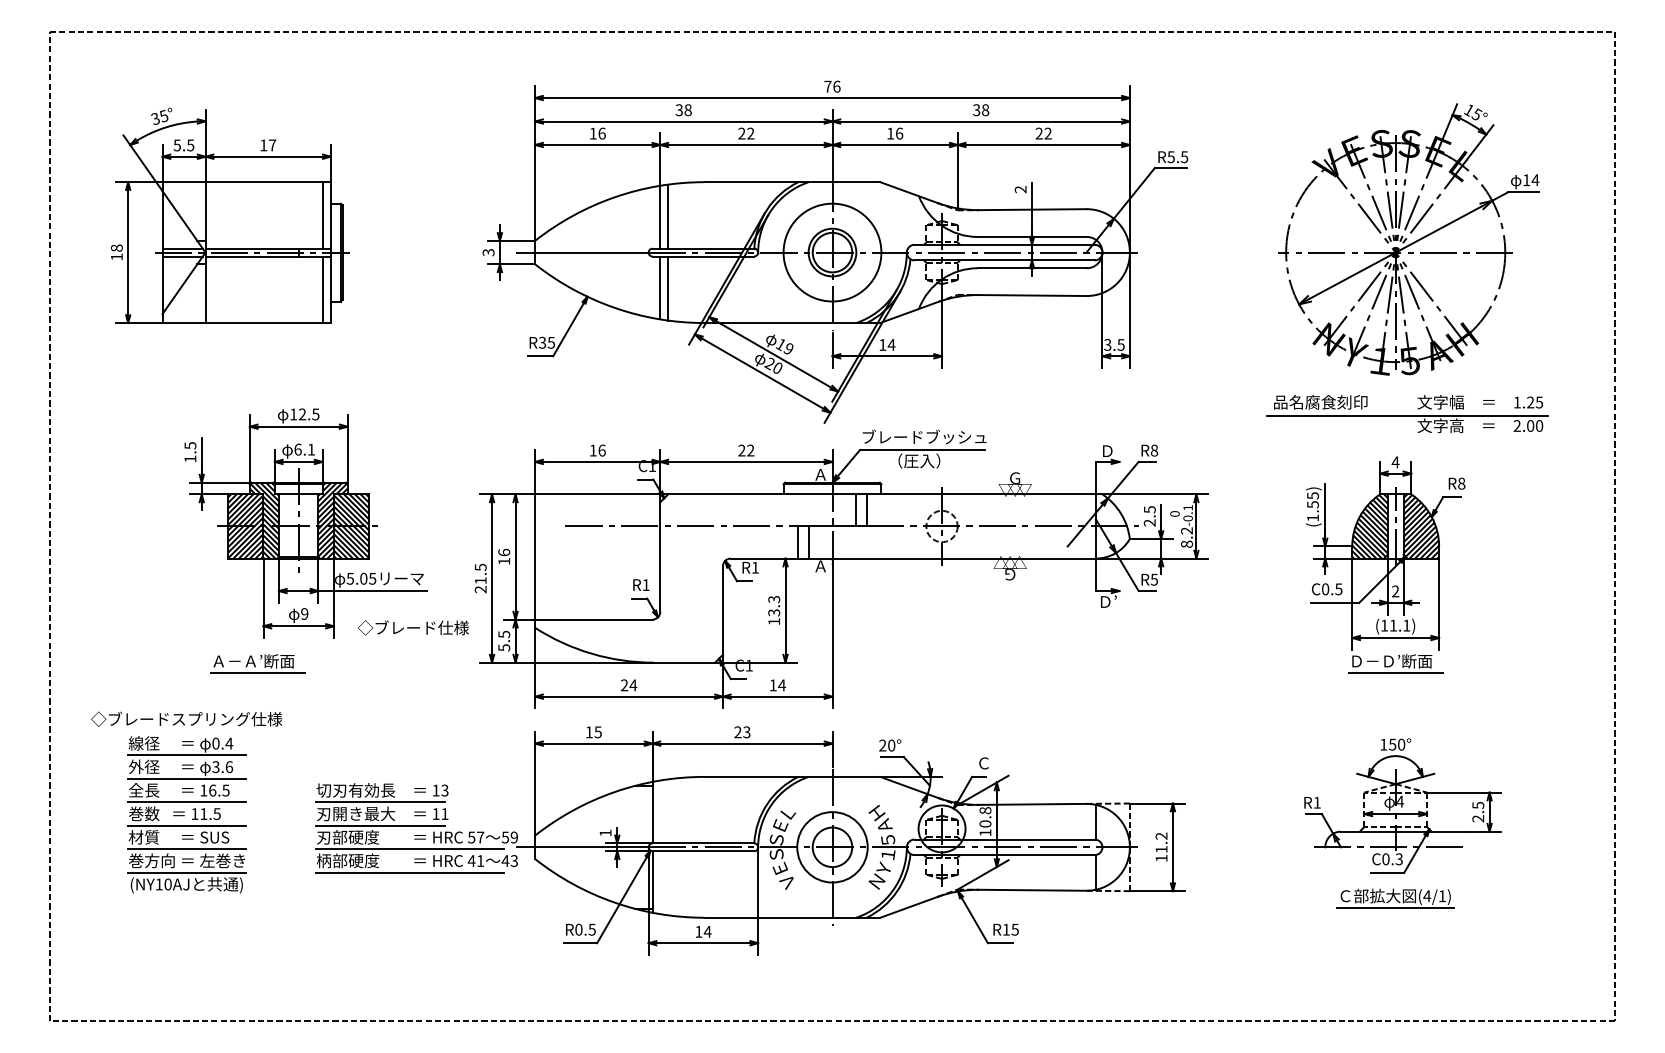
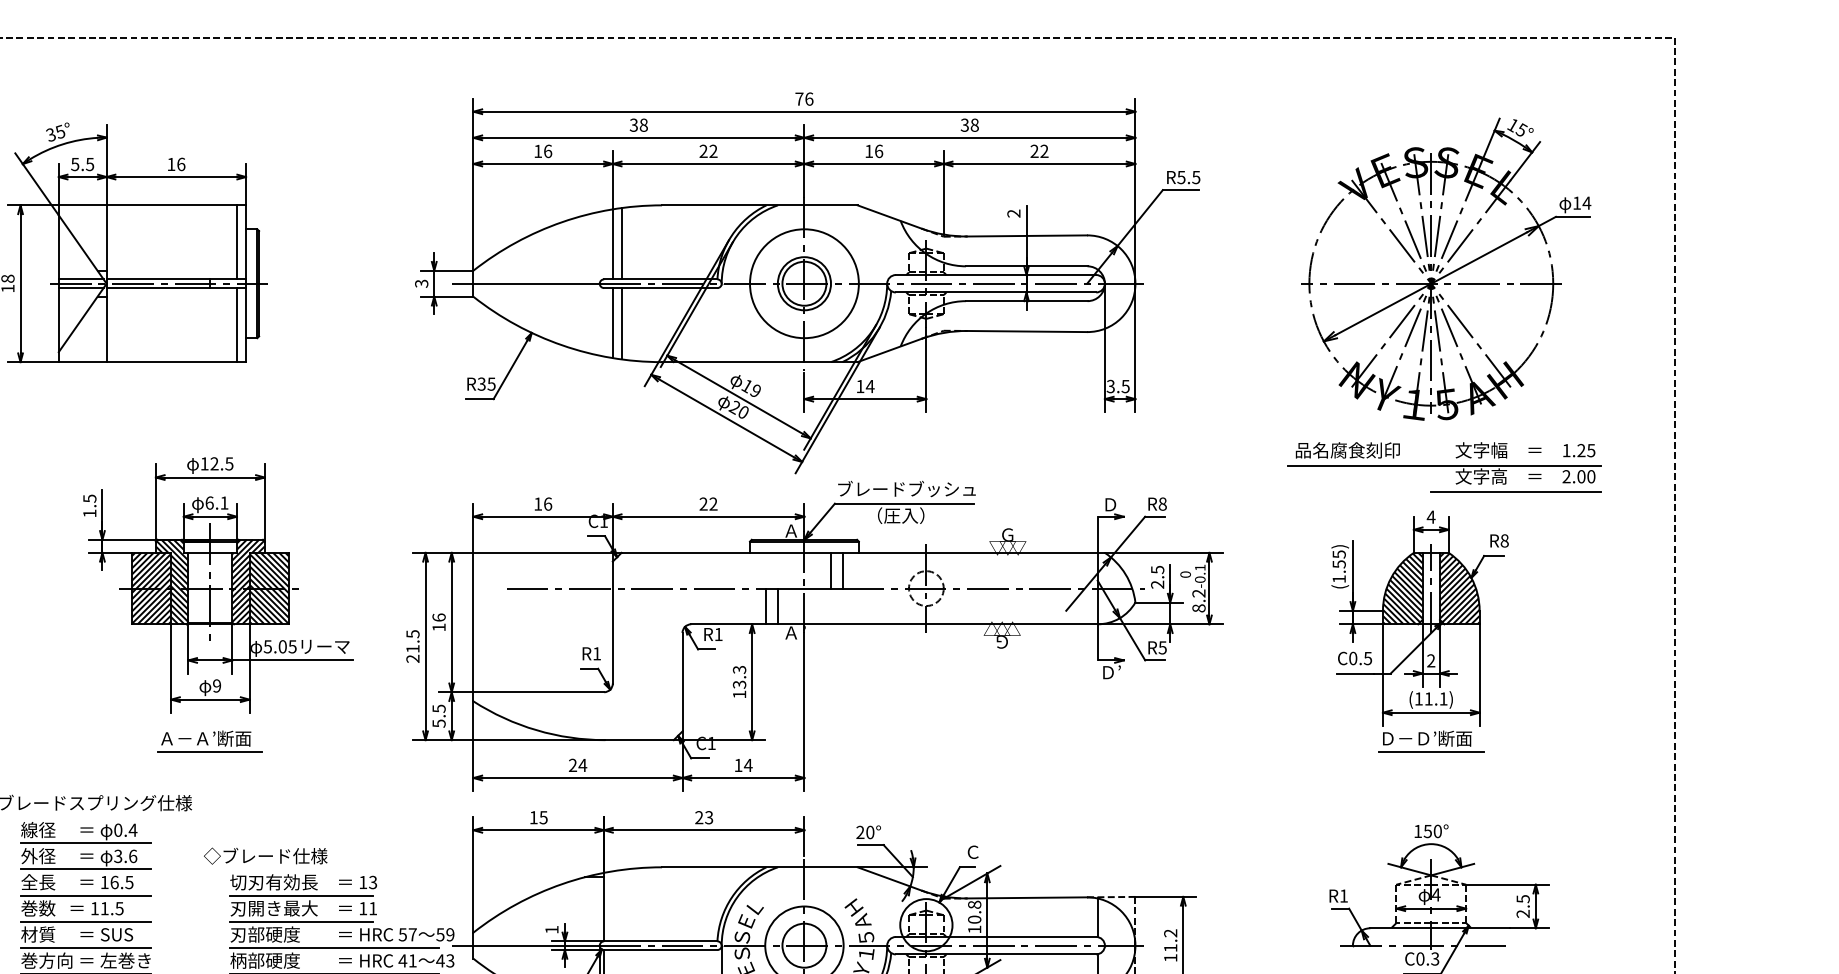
text: (272, 145) -> (181, 164), 17 -> 16
line: (1471, 439) -> (1515, 491), added
text: (413, 627) -> (265, 855), moved
part: (257, 663) -> (210, 741), moved

